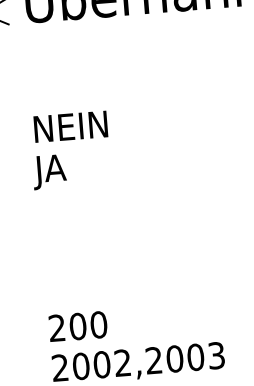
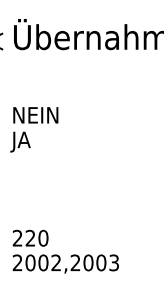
text: (77, 325) -> (30, 237), 200 -> 220

